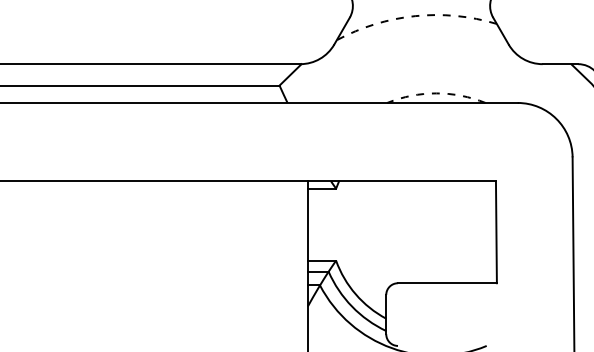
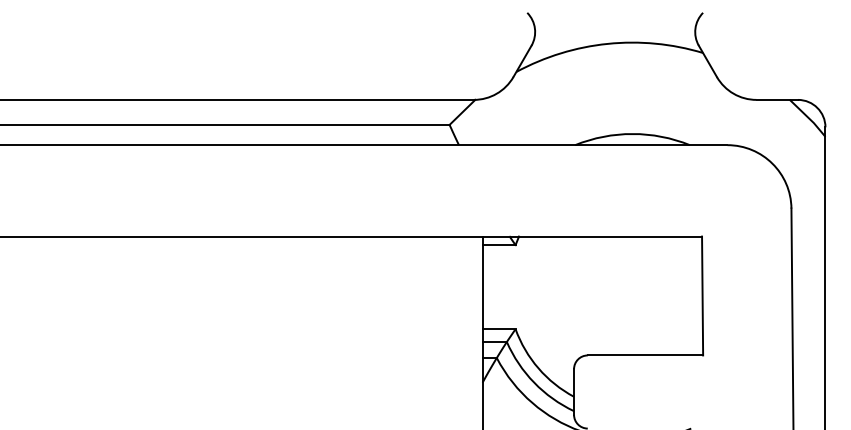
arc: (414, 15) -> (607, 43), dashed -> solid
arc: (436, 93) -> (632, 134), dashed -> solid

